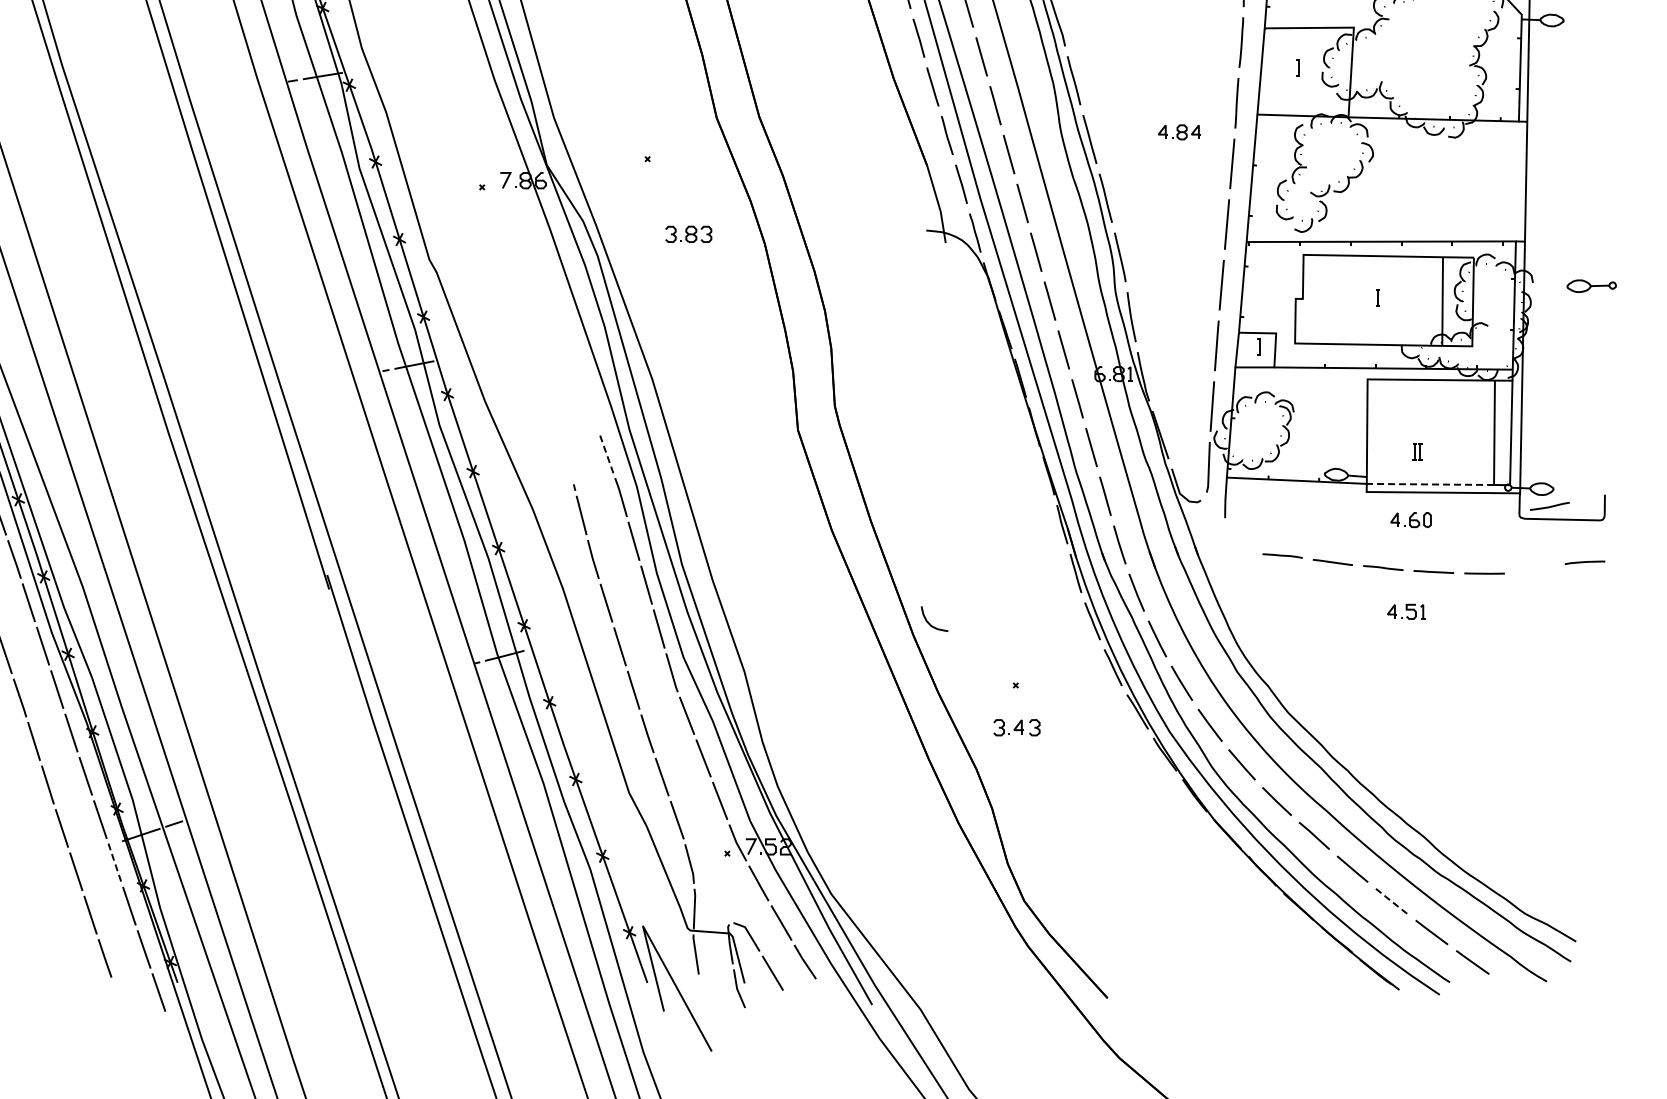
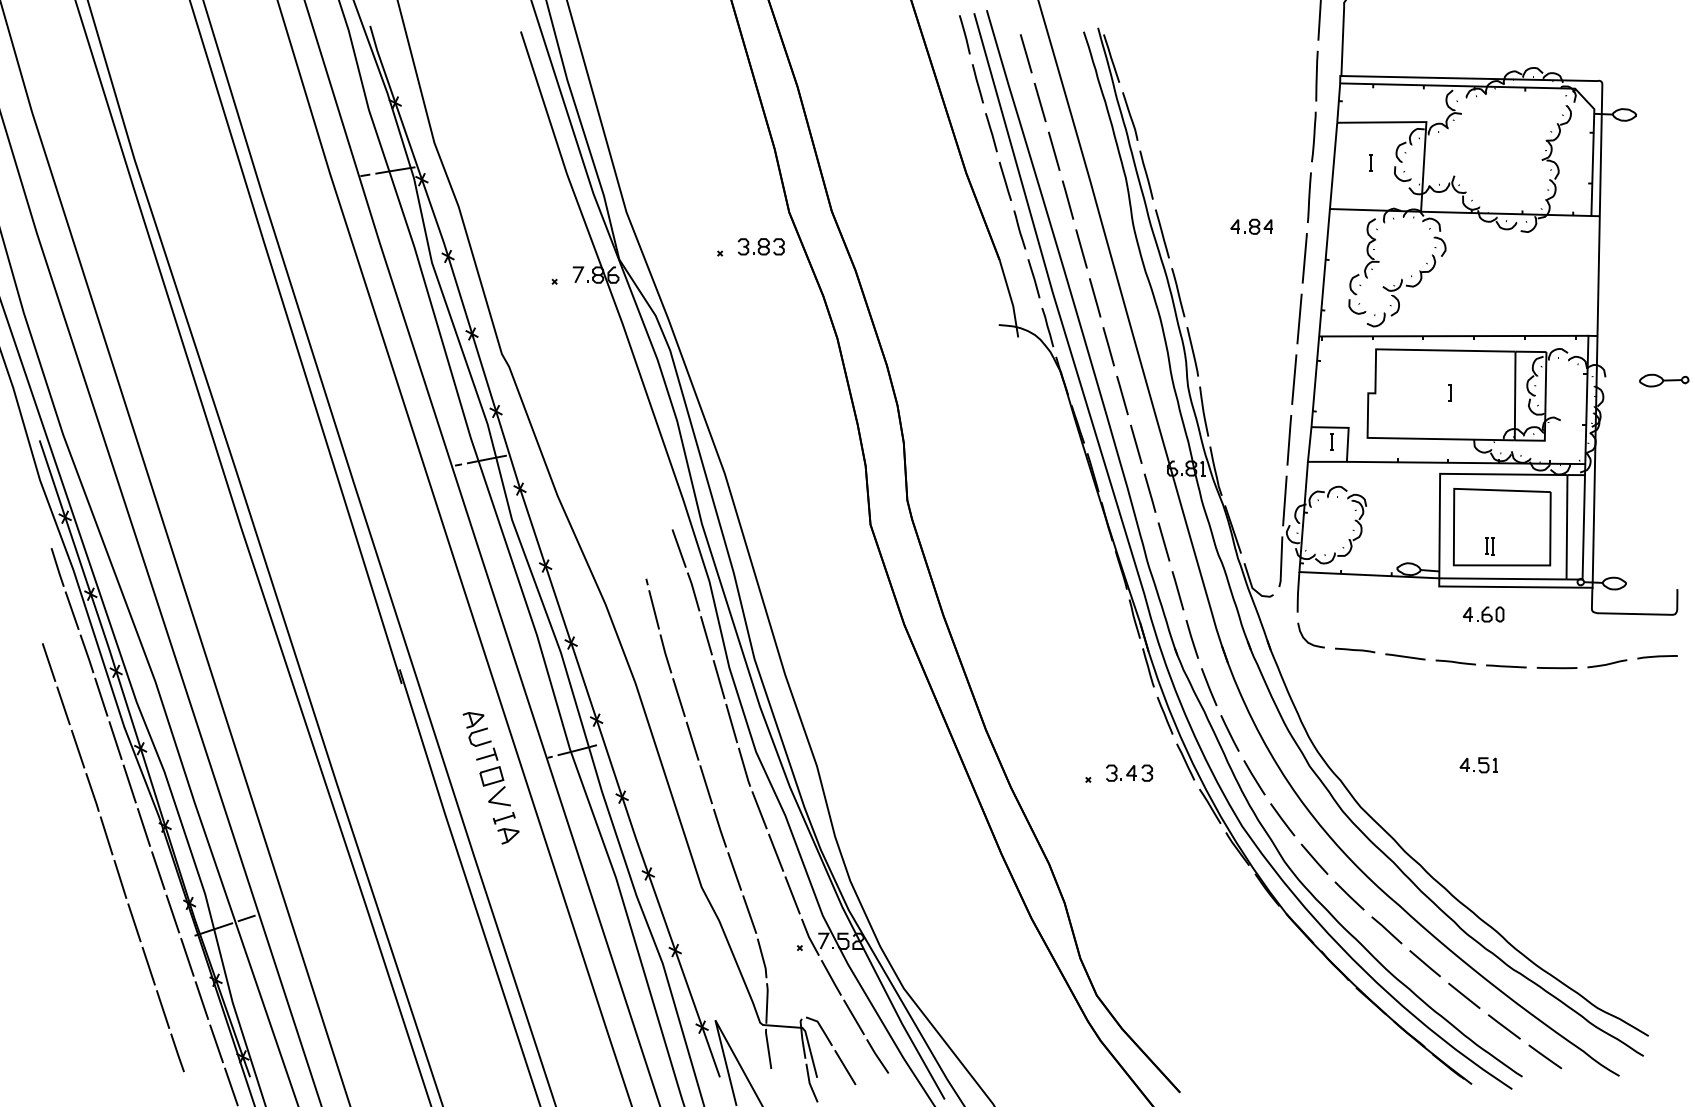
part: (687, 234) -> (760, 246), moved
part: (1428, 433) -> (1501, 527), added
line: (606, 454) -> (679, 548), dashed -> solid
line: (1429, 484) -> (1502, 578), dashed -> solid
line: (1549, 506) -> (1607, 663), moved
part: (1405, 612) -> (1478, 765), moved
curve: (929, 623) -> (1306, 639), moved
part: (417, 684) -> (490, 778), added
part: (1016, 727) -> (1129, 772), moved
line: (114, 863) -> (187, 957), dashed -> solid
line: (1391, 902) -> (1464, 996), dashed -> solid

